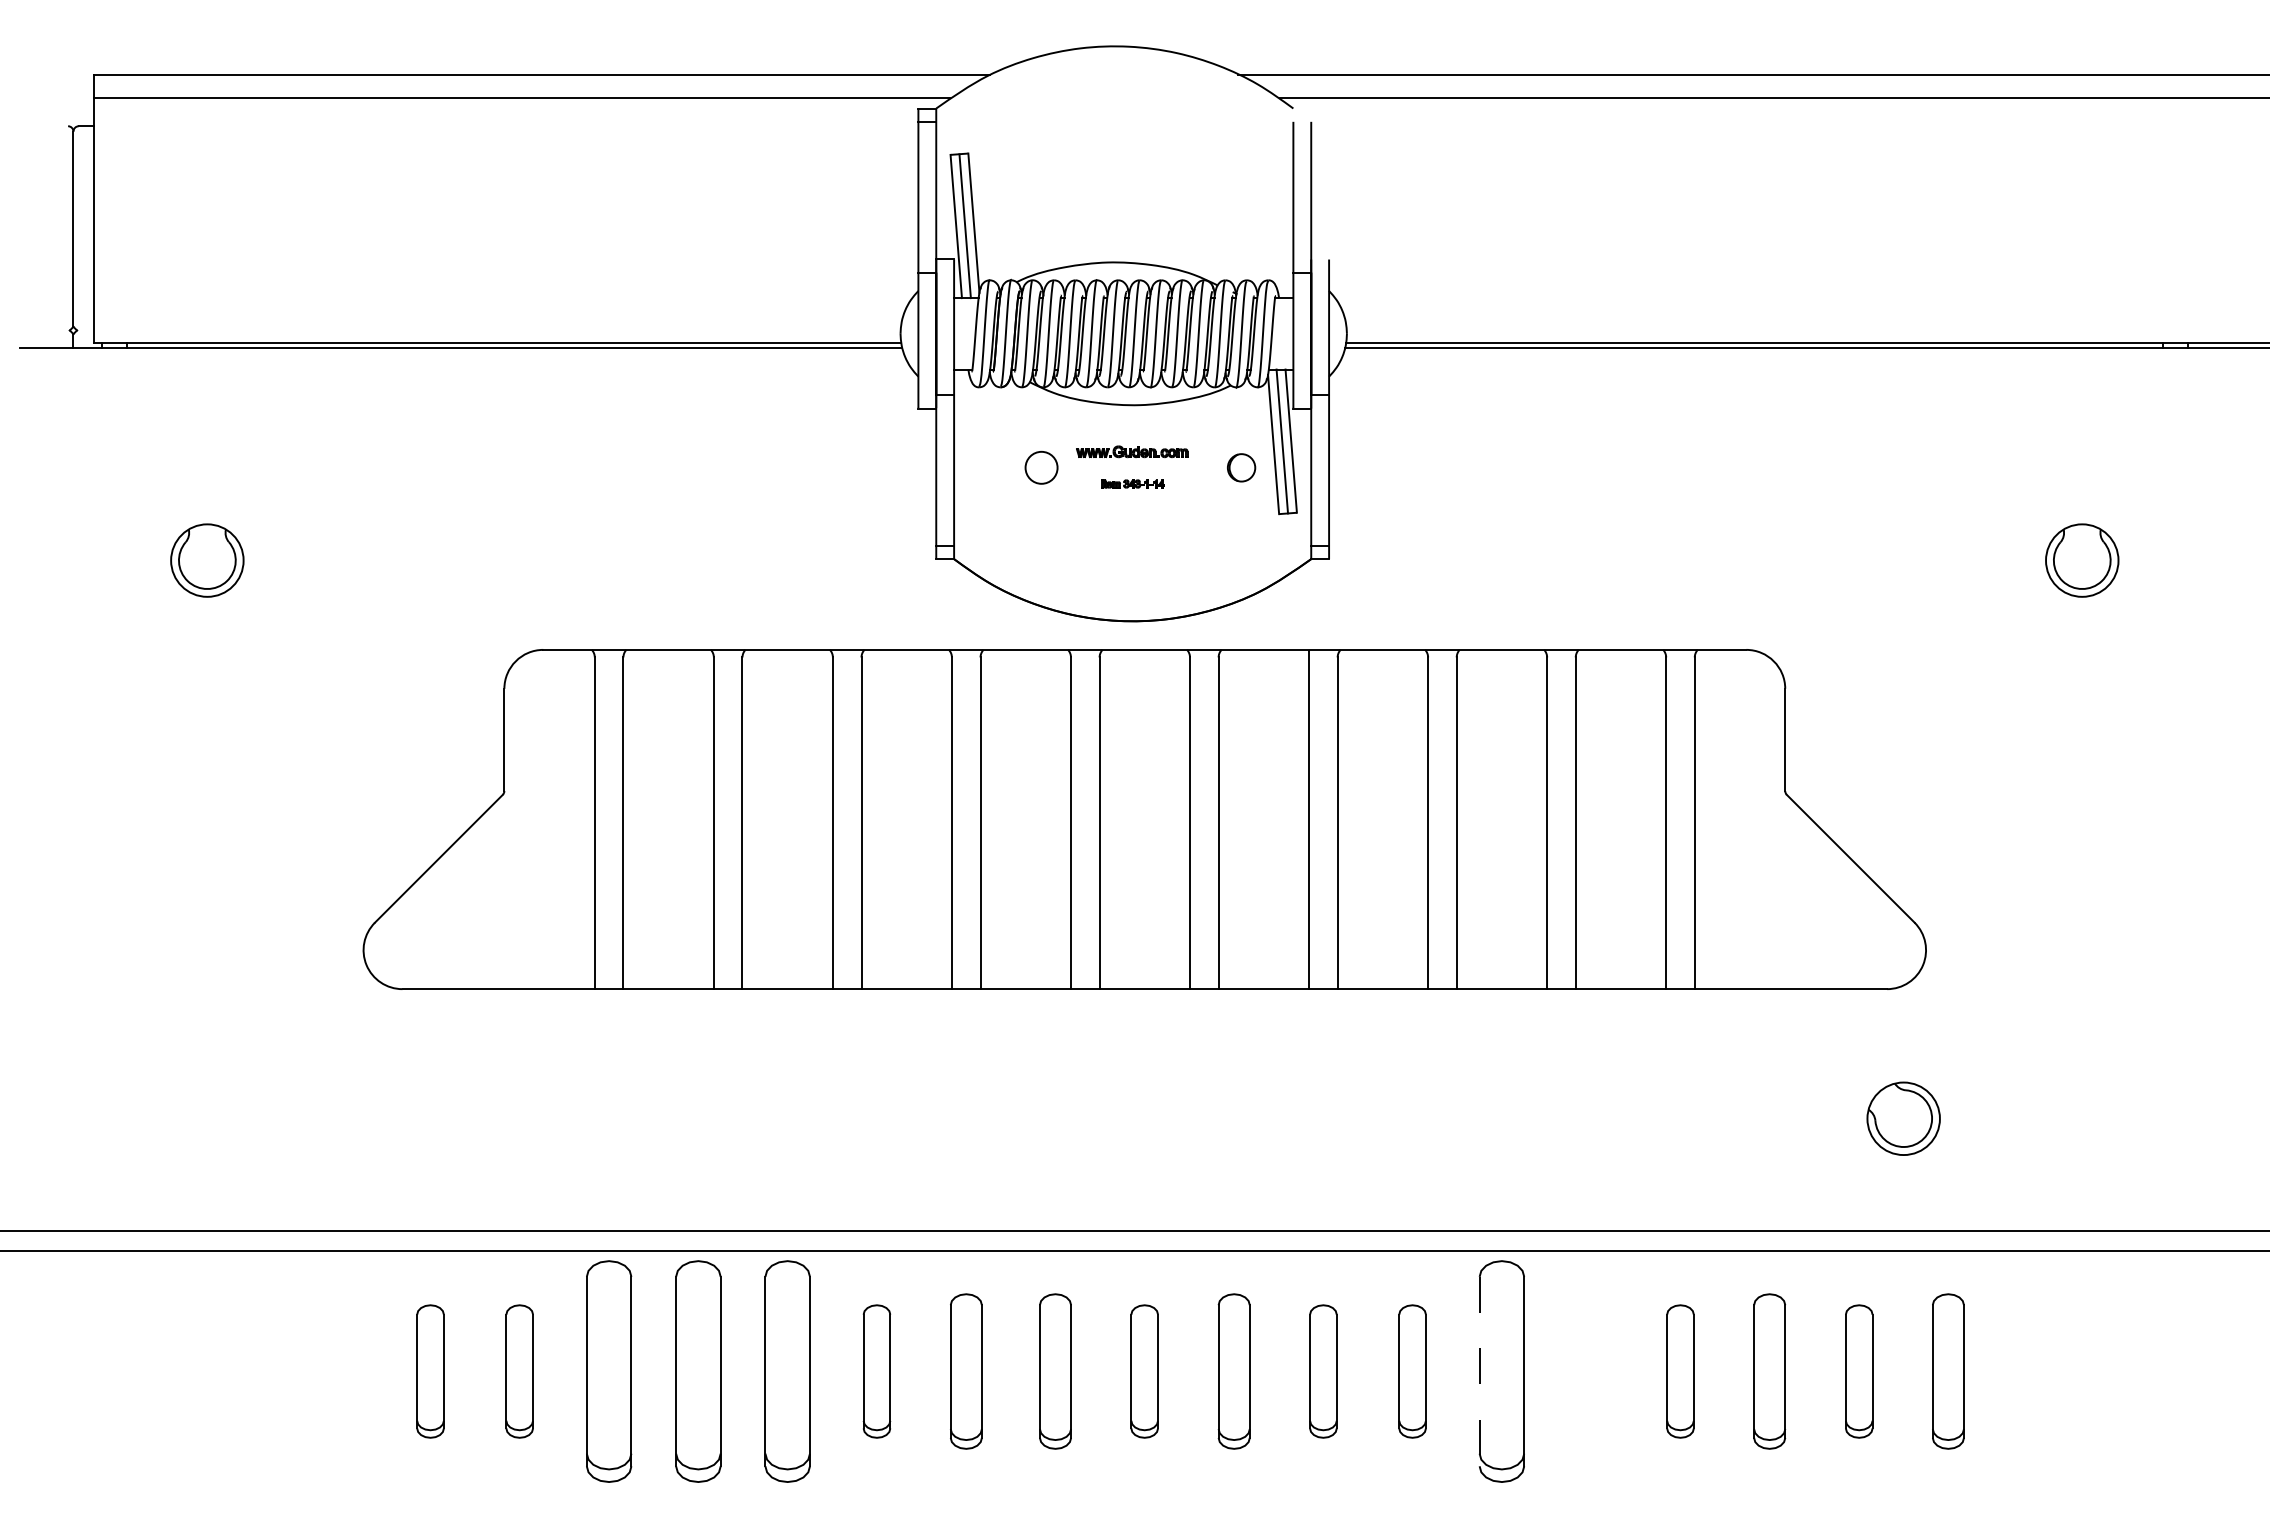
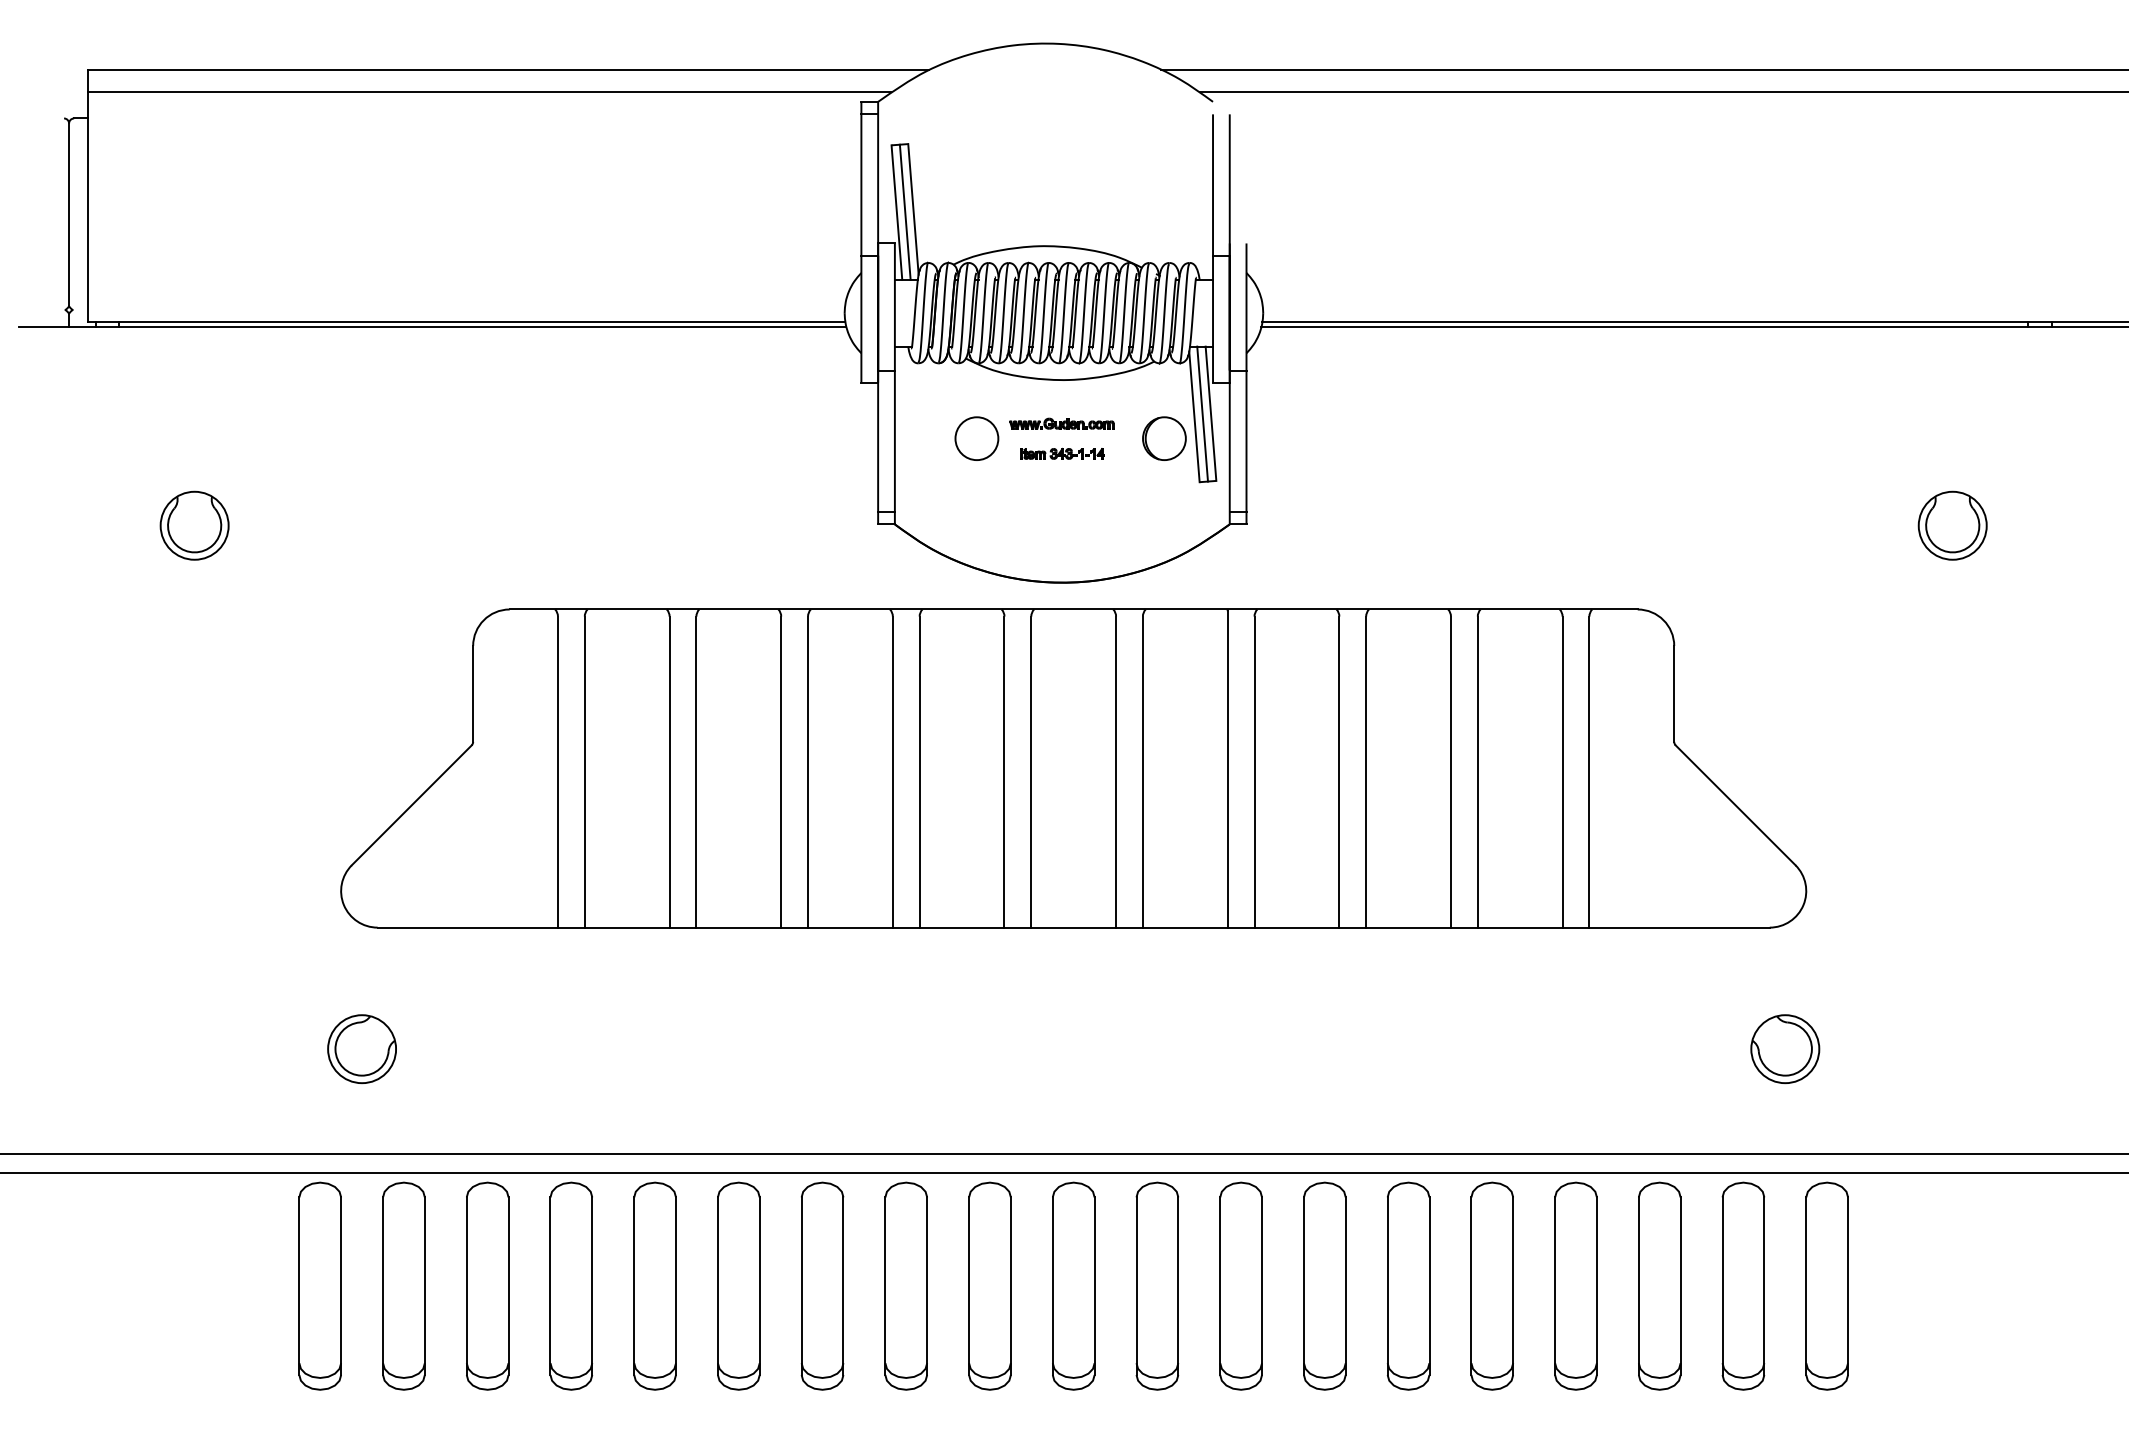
circle: (1041, 467) -> (976, 438), size x1.43
part: (1241, 467) -> (1164, 438), size x1.67
part: (1132, 483) -> (1062, 453), size x1.43
part: (385, 1118) -> (361, 1048), added
part: (341, 1371) -> (320, 1286), added
part: (430, 1371) -> (403, 1286), size x1.67
part: (519, 1371) -> (487, 1286), size x1.67
part: (876, 1371) -> (822, 1286), size x1.67
part: (966, 1371) -> (906, 1286), size x1.43
part: (1055, 1371) -> (989, 1286), size x1.43
part: (1144, 1371) -> (1073, 1286), size x1.67
part: (1234, 1371) -> (1157, 1286), size x1.43
part: (1323, 1371) -> (1241, 1286), size x1.67
part: (1412, 1371) -> (1324, 1286), size x1.67
line: (1479, 1371) -> (1387, 1286), dashed -> solid
part: (1591, 1371) -> (1492, 1286), added
part: (1680, 1371) -> (1576, 1286), size x1.67
part: (1769, 1371) -> (1659, 1286), size x1.43
part: (1859, 1371) -> (1743, 1286), size x1.67
part: (1948, 1371) -> (1827, 1286), size x1.43

